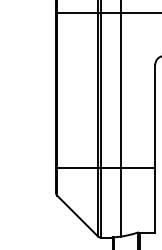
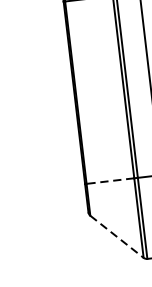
line: (77, 168) -> (110, 181), solid -> dashed
line: (77, 215) -> (116, 236), solid -> dashed

